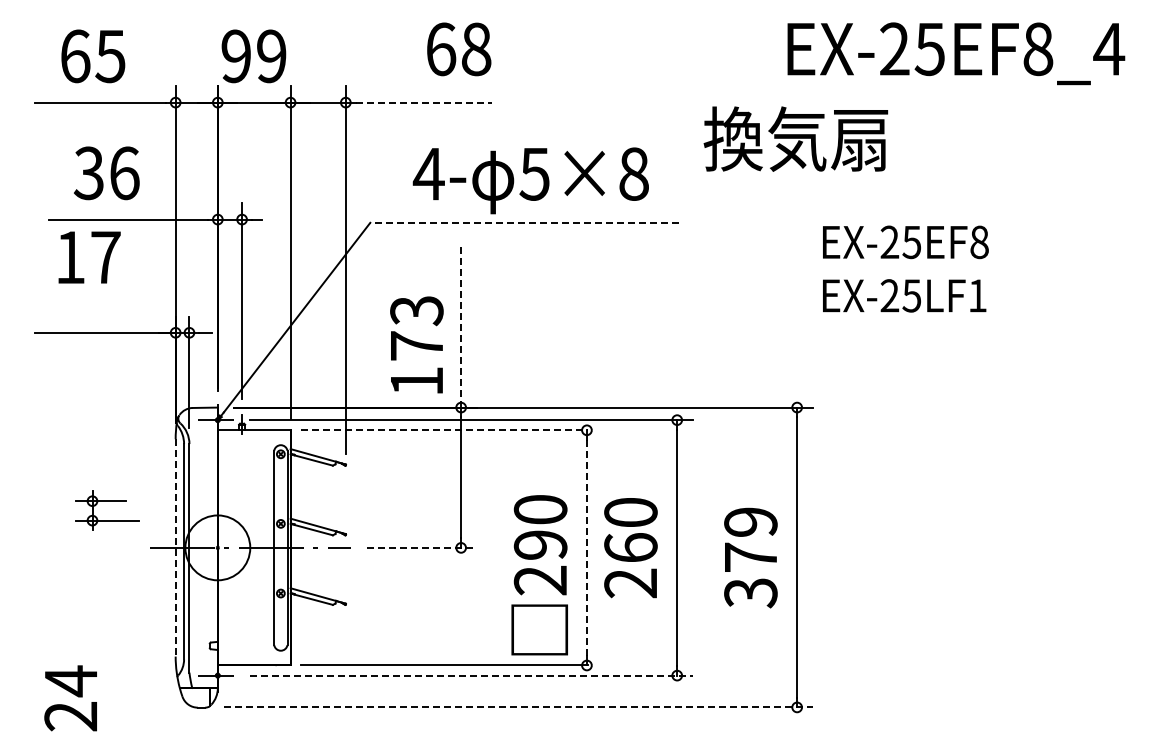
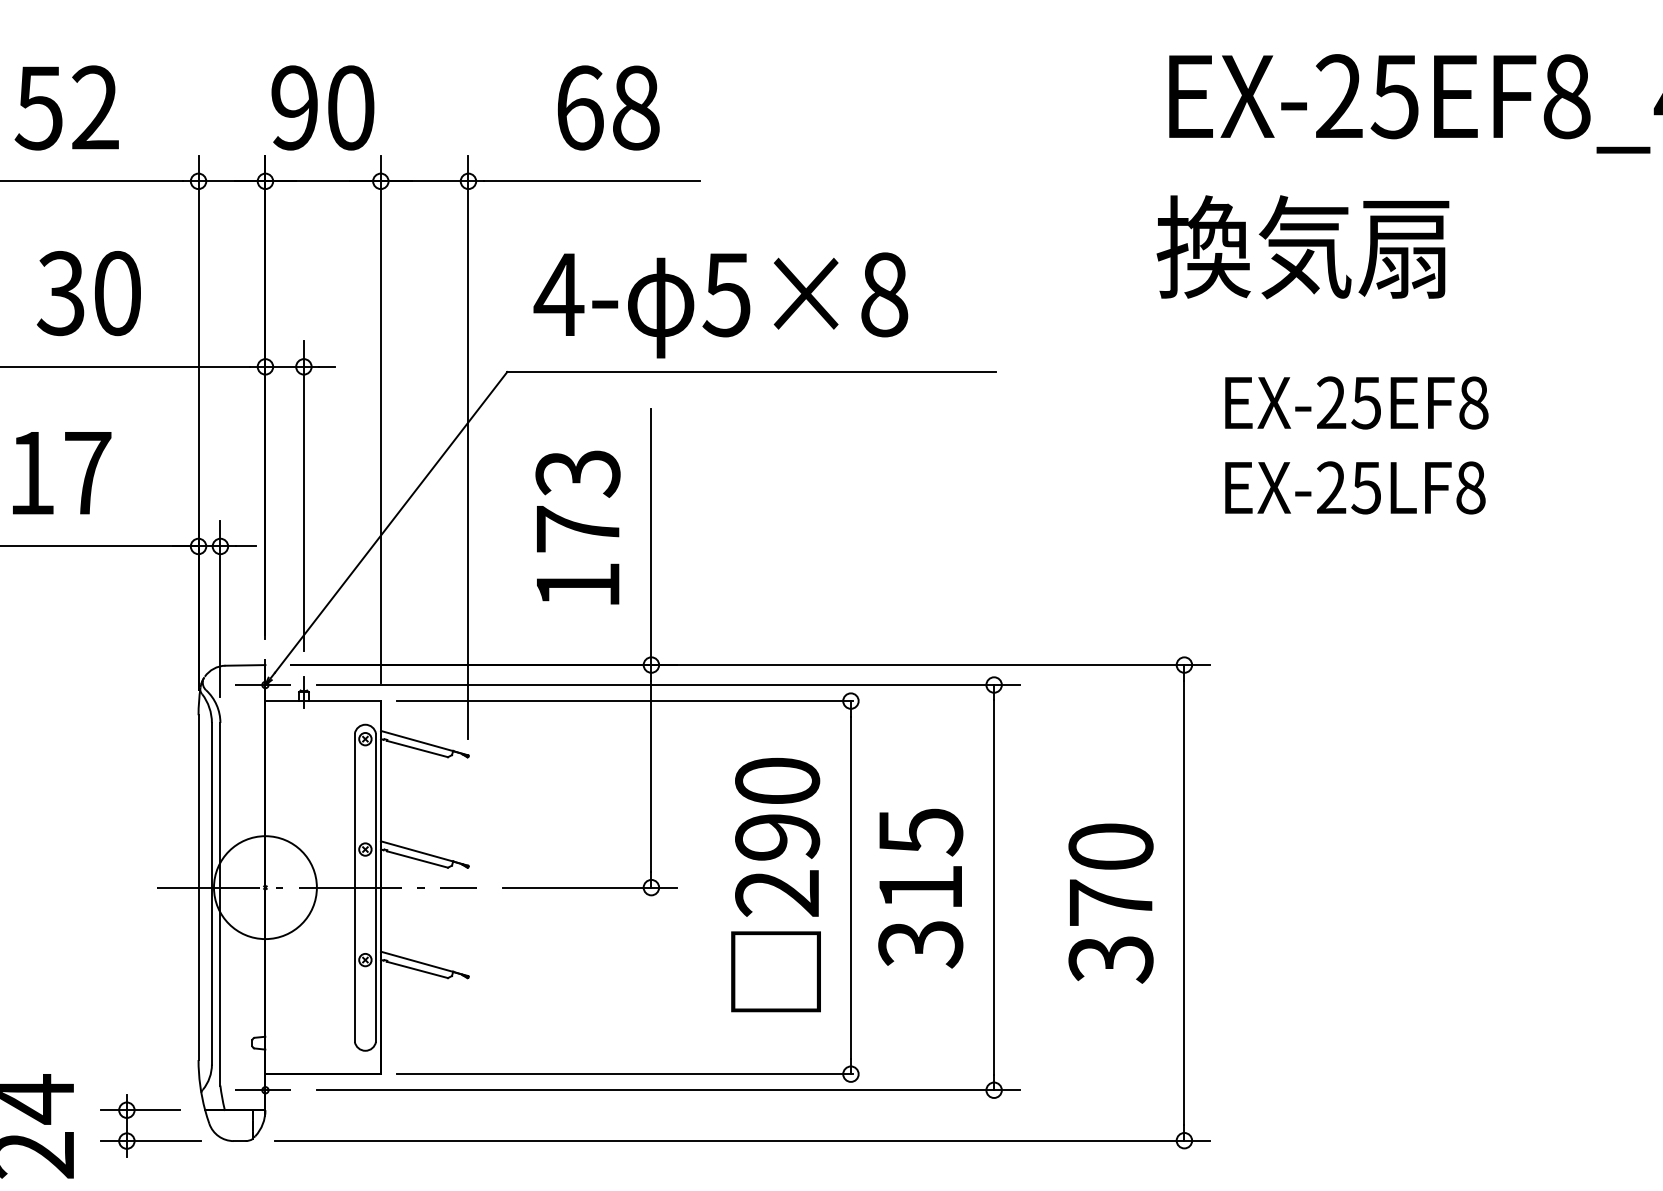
text: (459, 49) -> (609, 108), moved
text: (92, 56) -> (66, 108), 65 -> 52
text: (271, 56) -> (350, 108), 99 -> 90
line: (424, 102) -> (593, 181), dashed -> solid
text: (795, 138) -> (1302, 246), moved
text: (124, 173) -> (117, 293), 36 -> 30
text: (530, 180) -> (720, 304), moved
line: (523, 222) -> (750, 371), dashed -> solid
text: (89, 257) -> (61, 473), moved
text: (977, 295) -> (1470, 487), EX-25LF1 -> EX-25LF8
line: (461, 326) -> (651, 536), dashed -> solid
text: (416, 344) -> (577, 526), moved
line: (444, 430) -> (624, 701), dashed -> solid
part: (107, 501) -> (150, 1110), moved
text: (750, 521) -> (1110, 845), 379 -> 370
line: (175, 547) -> (198, 887), dashed -> solid
line: (422, 547) -> (590, 887), dashed -> solid
line: (586, 547) -> (850, 887), dashed -> solid
text: (630, 548) -> (920, 888), 260 -> 315
text: (539, 575) -> (775, 885), moved
line: (471, 675) -> (667, 1090), dashed -> solid
line: (518, 707) -> (742, 1140), dashed -> solid

